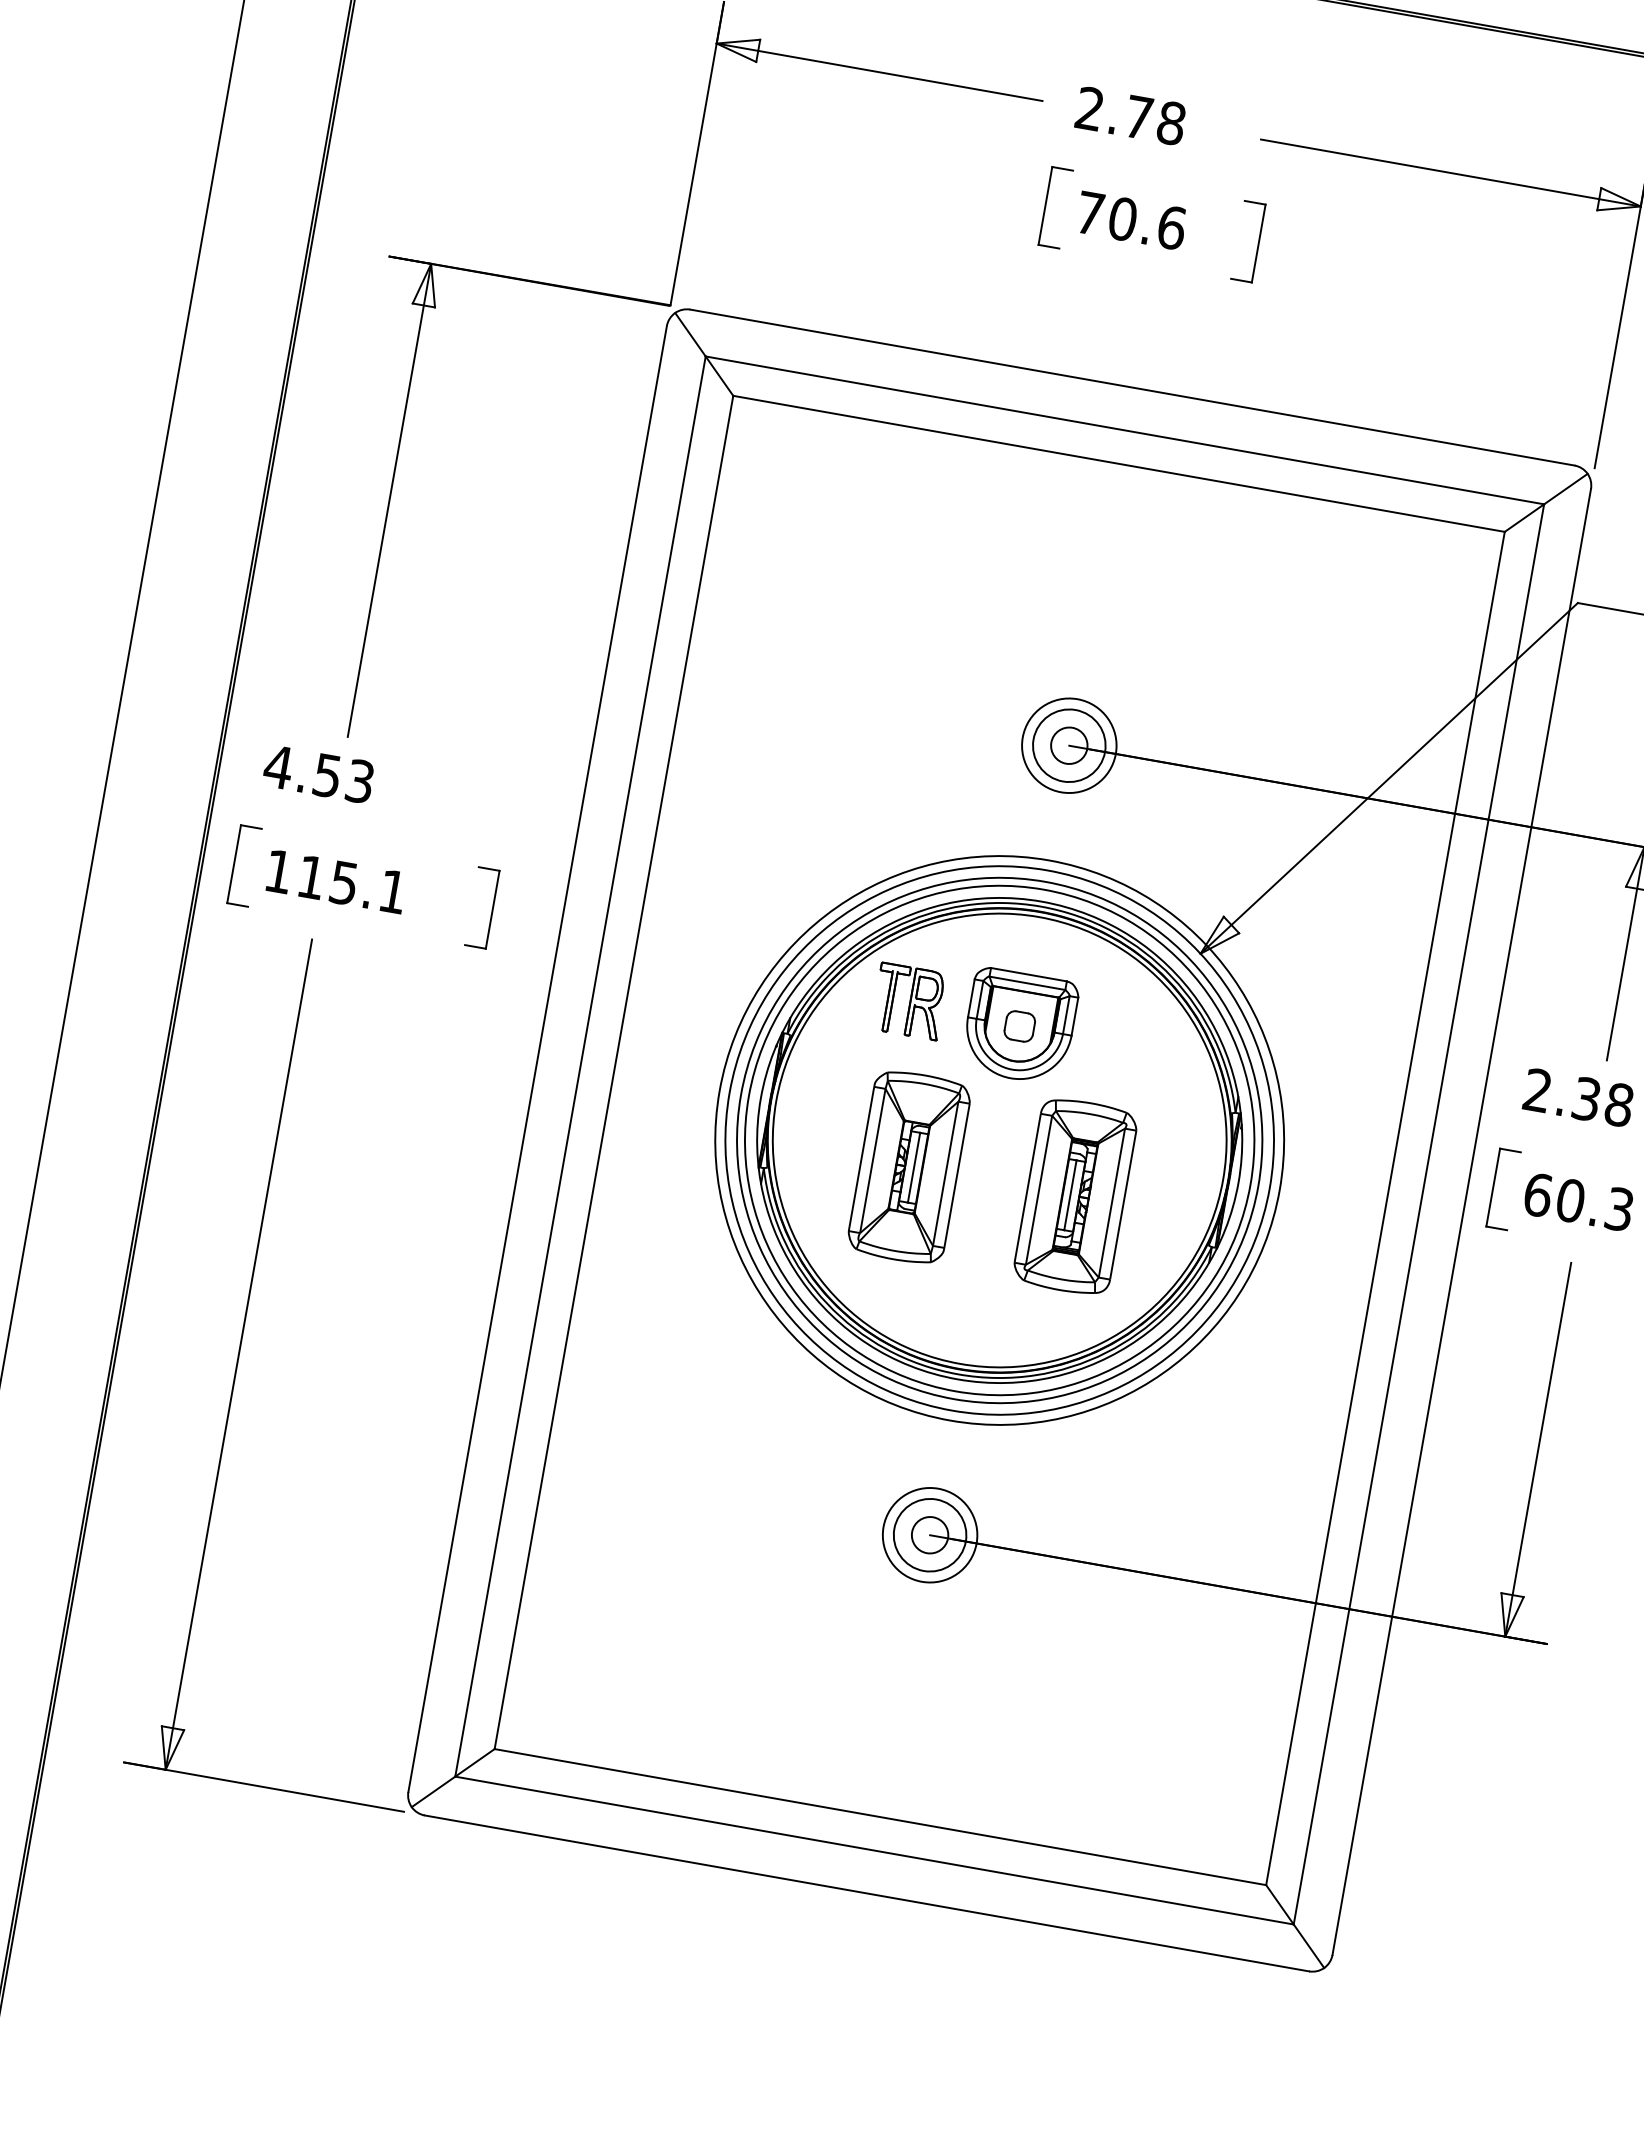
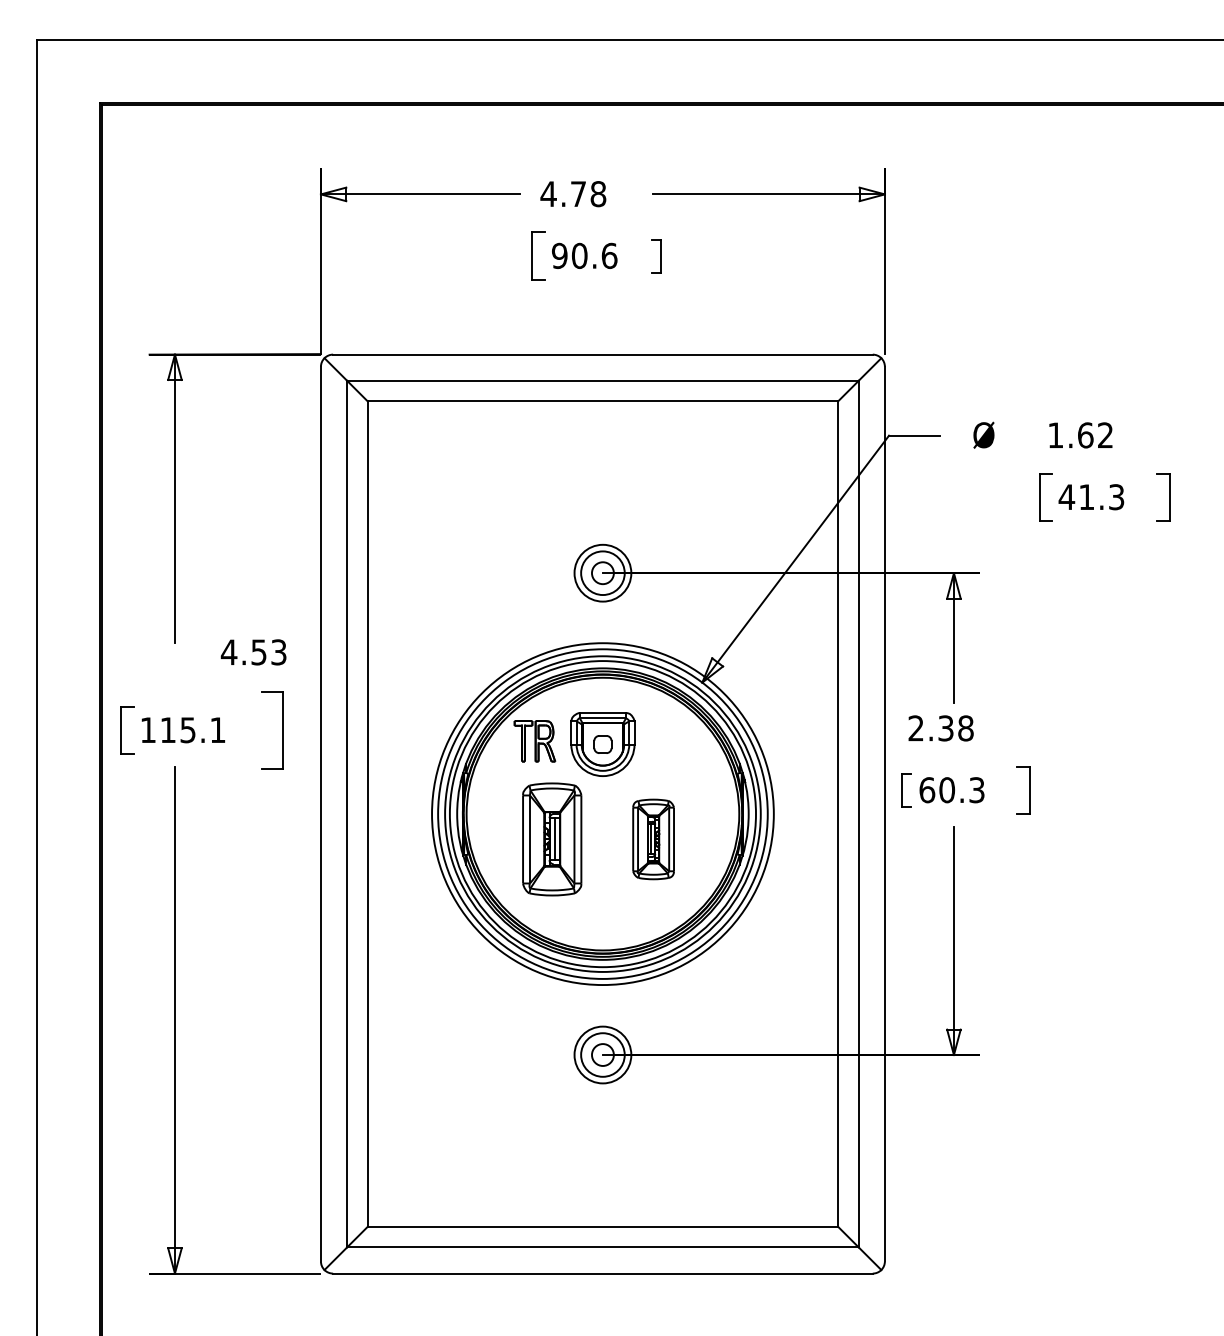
text: (1089, 107) -> (548, 193), 2.78 -> 4.78
text: (1089, 212) -> (559, 255), 70.6 -> 90.6
part: (1248, 240) -> (656, 255), size x0.7
text: (318, 774) -> (253, 652), moved
part: (482, 908) -> (272, 730), size x1.6
part: (1503, 1189) -> (906, 790), size x0.7
part: (1075, 1196) -> (653, 839), size x0.7

